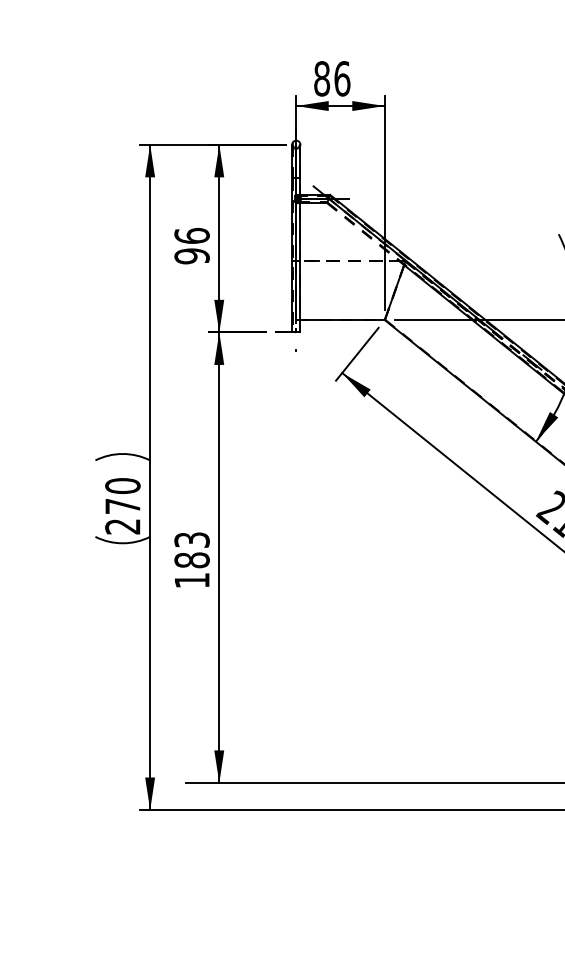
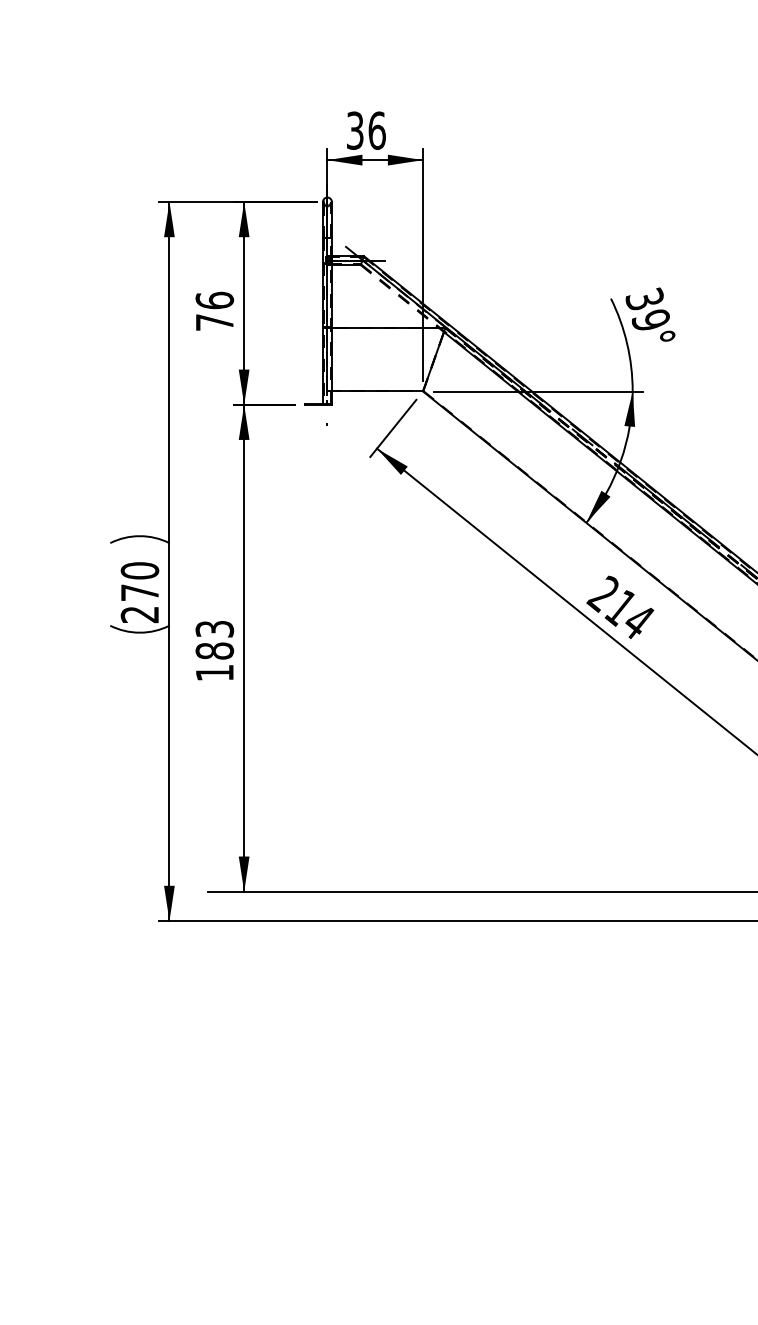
text: (321, 78) -> (354, 130), 86 -> 36
text: (191, 256) -> (214, 322), 96 -> 76
line: (349, 260) -> (384, 327), dashed -> solid

